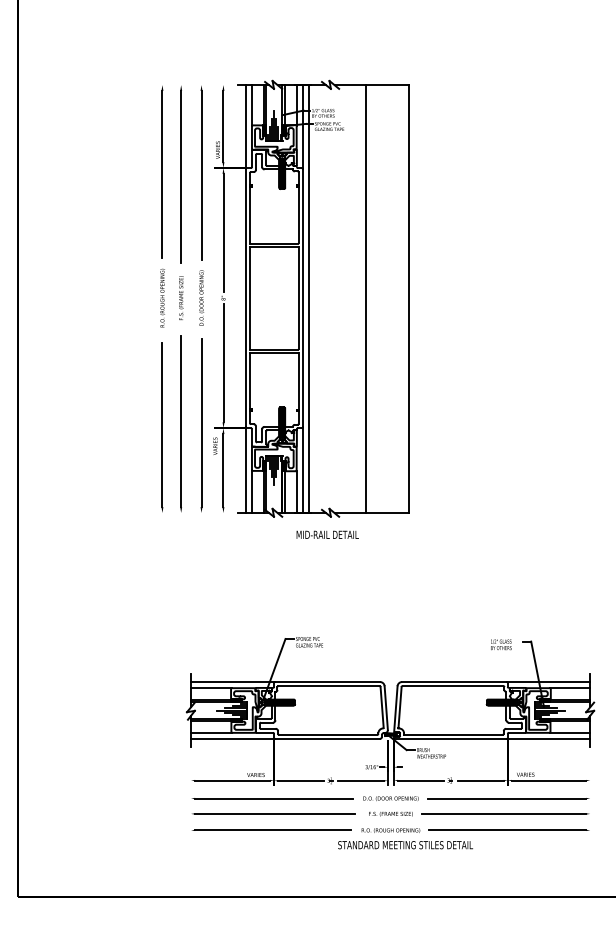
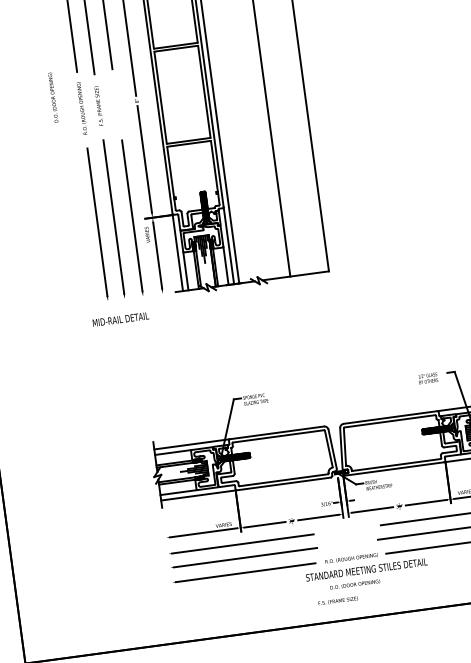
text: (201, 297) -> (53, 97), moved
text: (327, 534) -> (120, 319), moved
text: (390, 798) -> (354, 584), moved
text: (390, 813) -> (337, 600), moved

